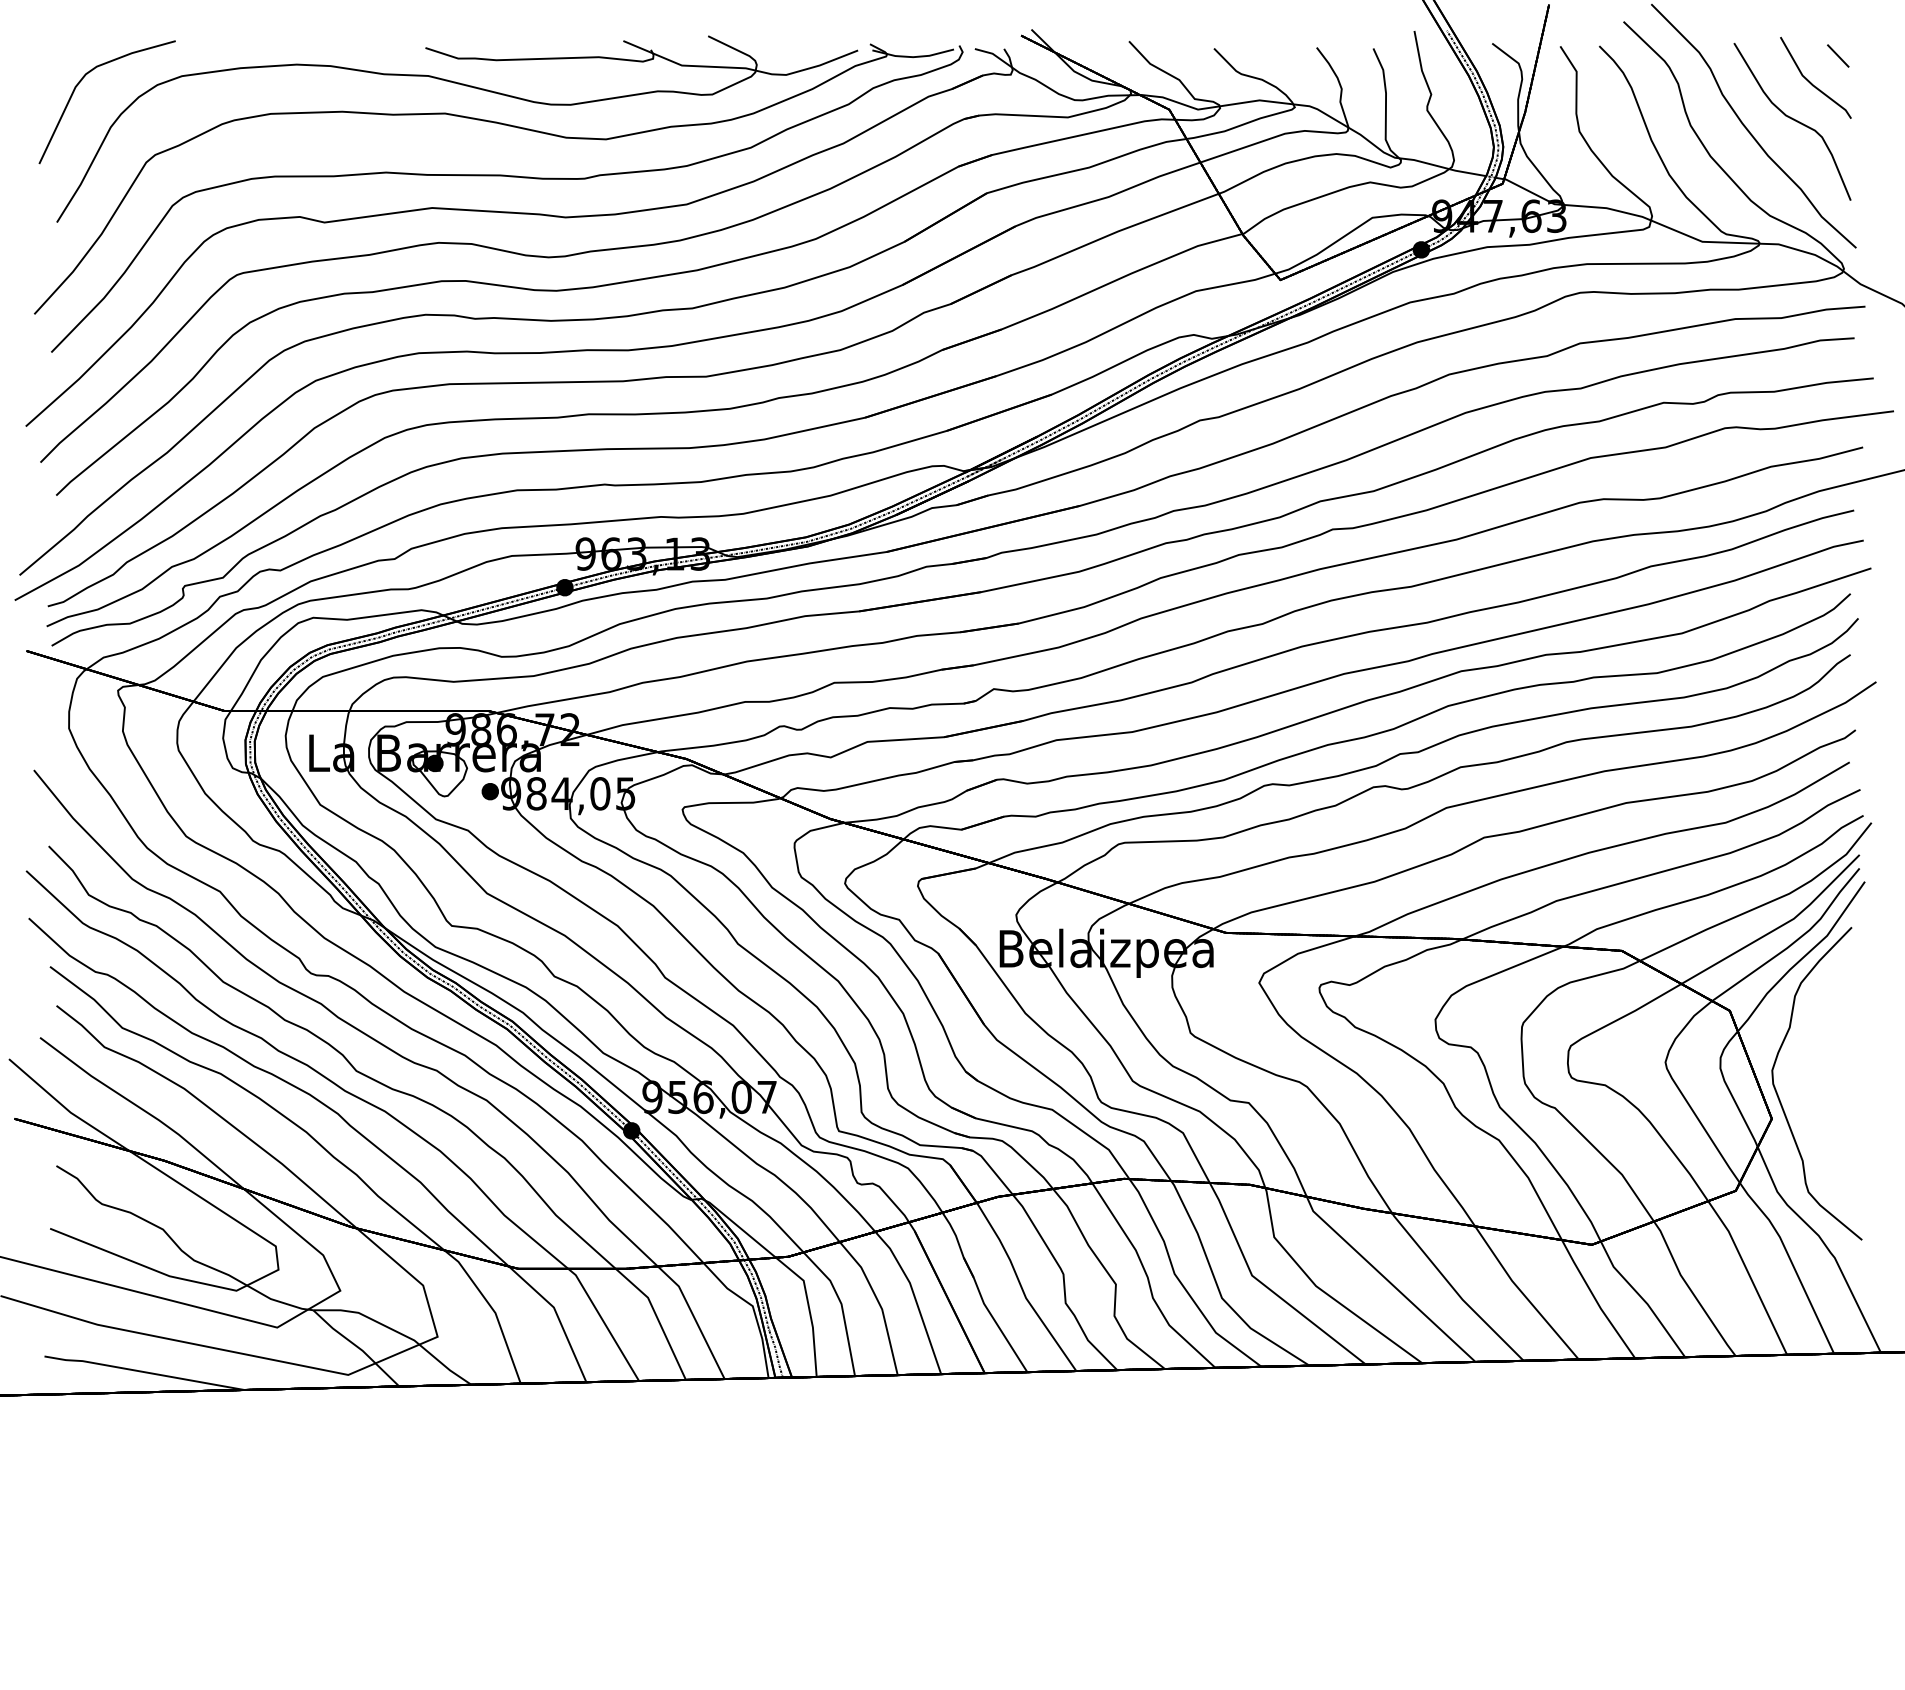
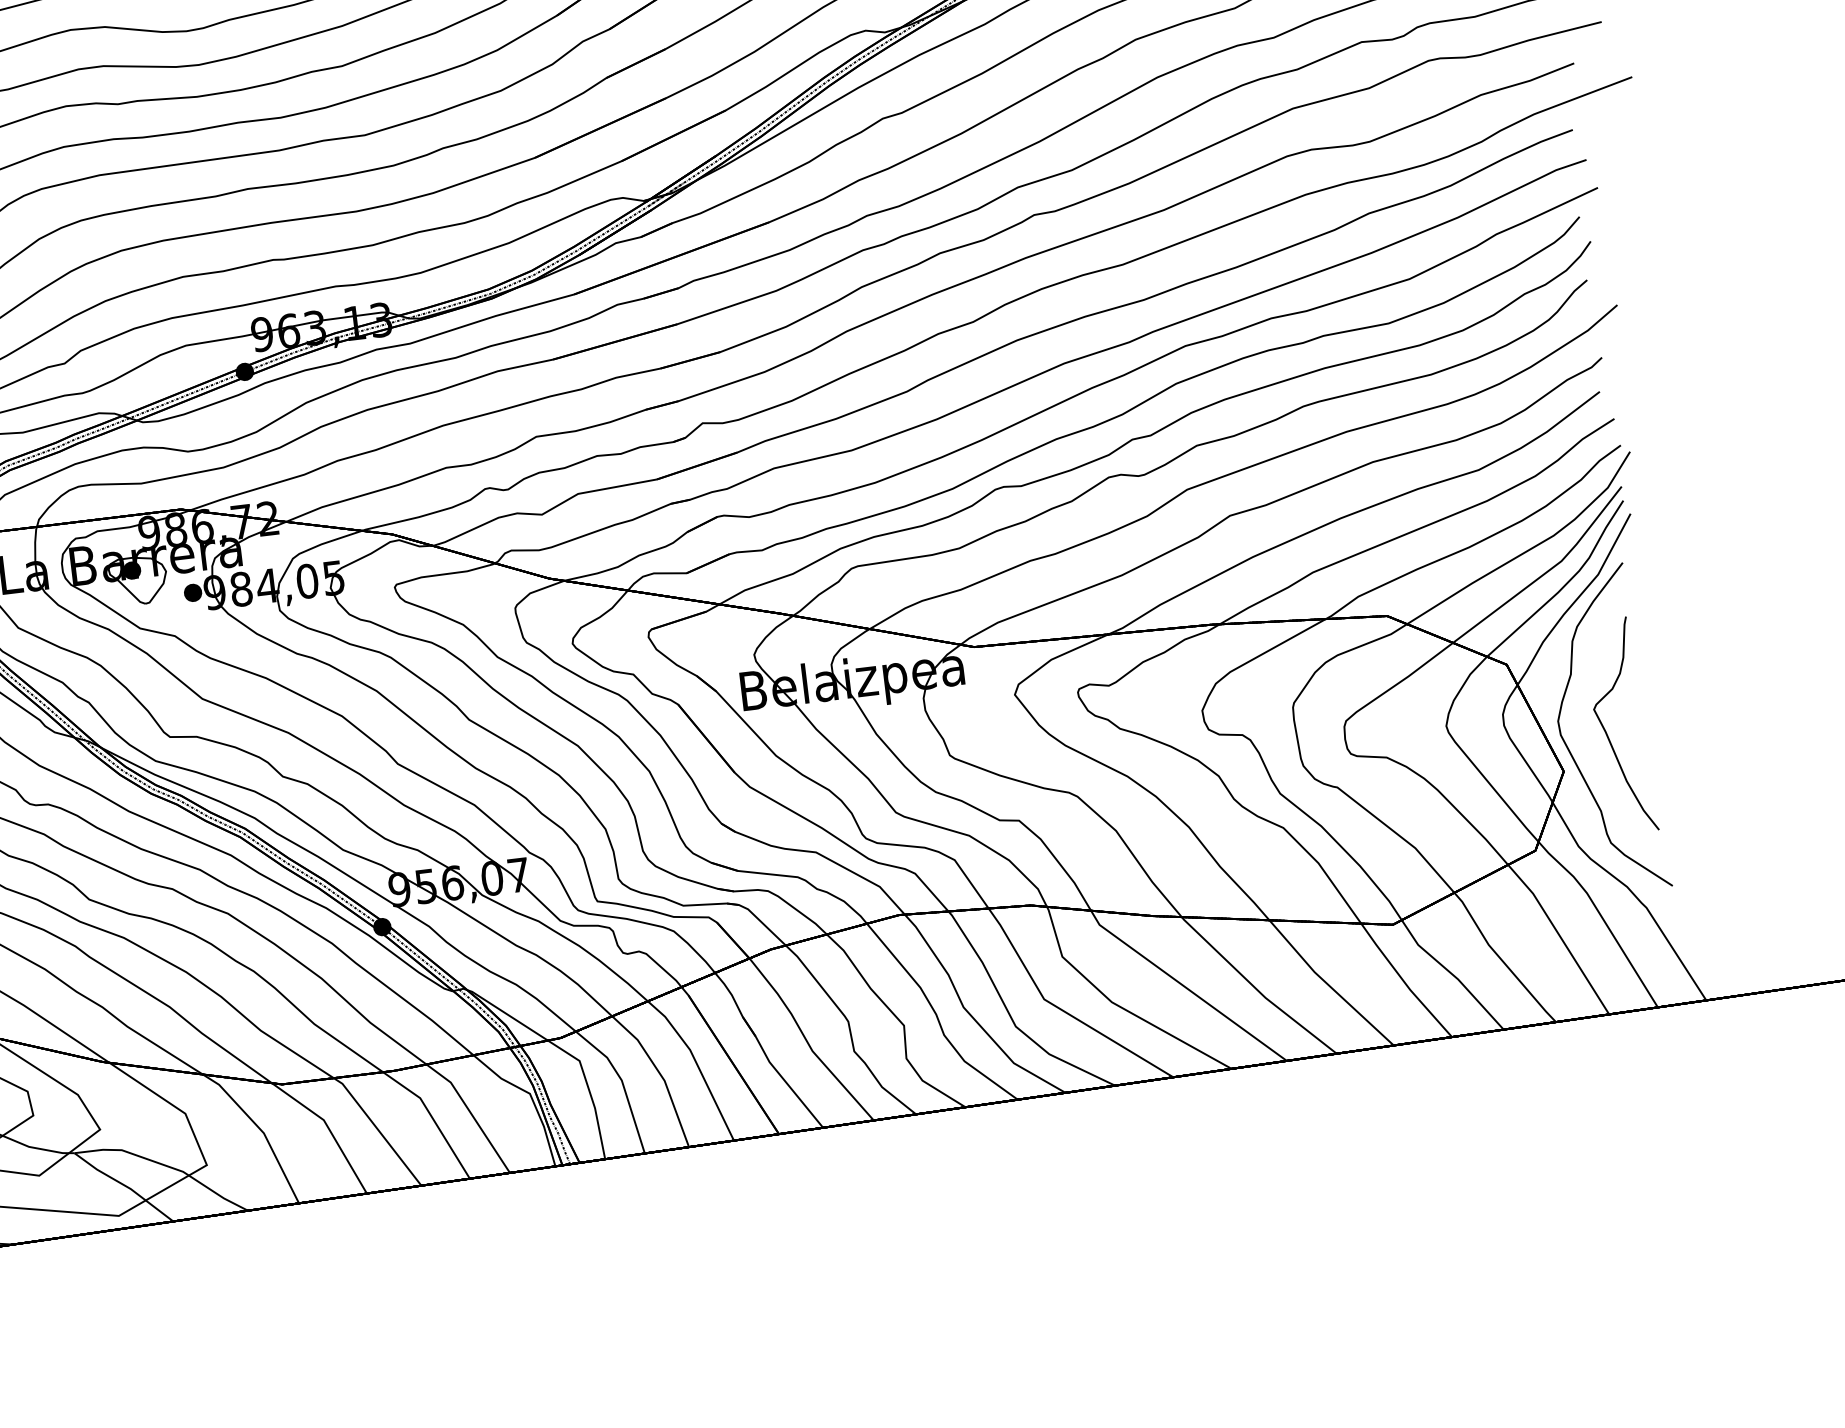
curve: (1817, 1086) -> (1607, 732), added

